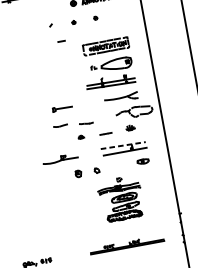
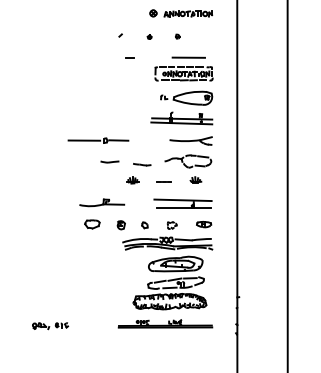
line: (107, 33) -> (188, 57), added
line: (37, 112) -> (84, 140), added
part: (134, 112) -> (188, 161), moved
part: (80, 137) -> (132, 180), size x1.67
line: (123, 145) -> (183, 200), dashed -> solid
part: (55, 177) -> (92, 224), added
part: (120, 198) -> (167, 265), size x1.67

